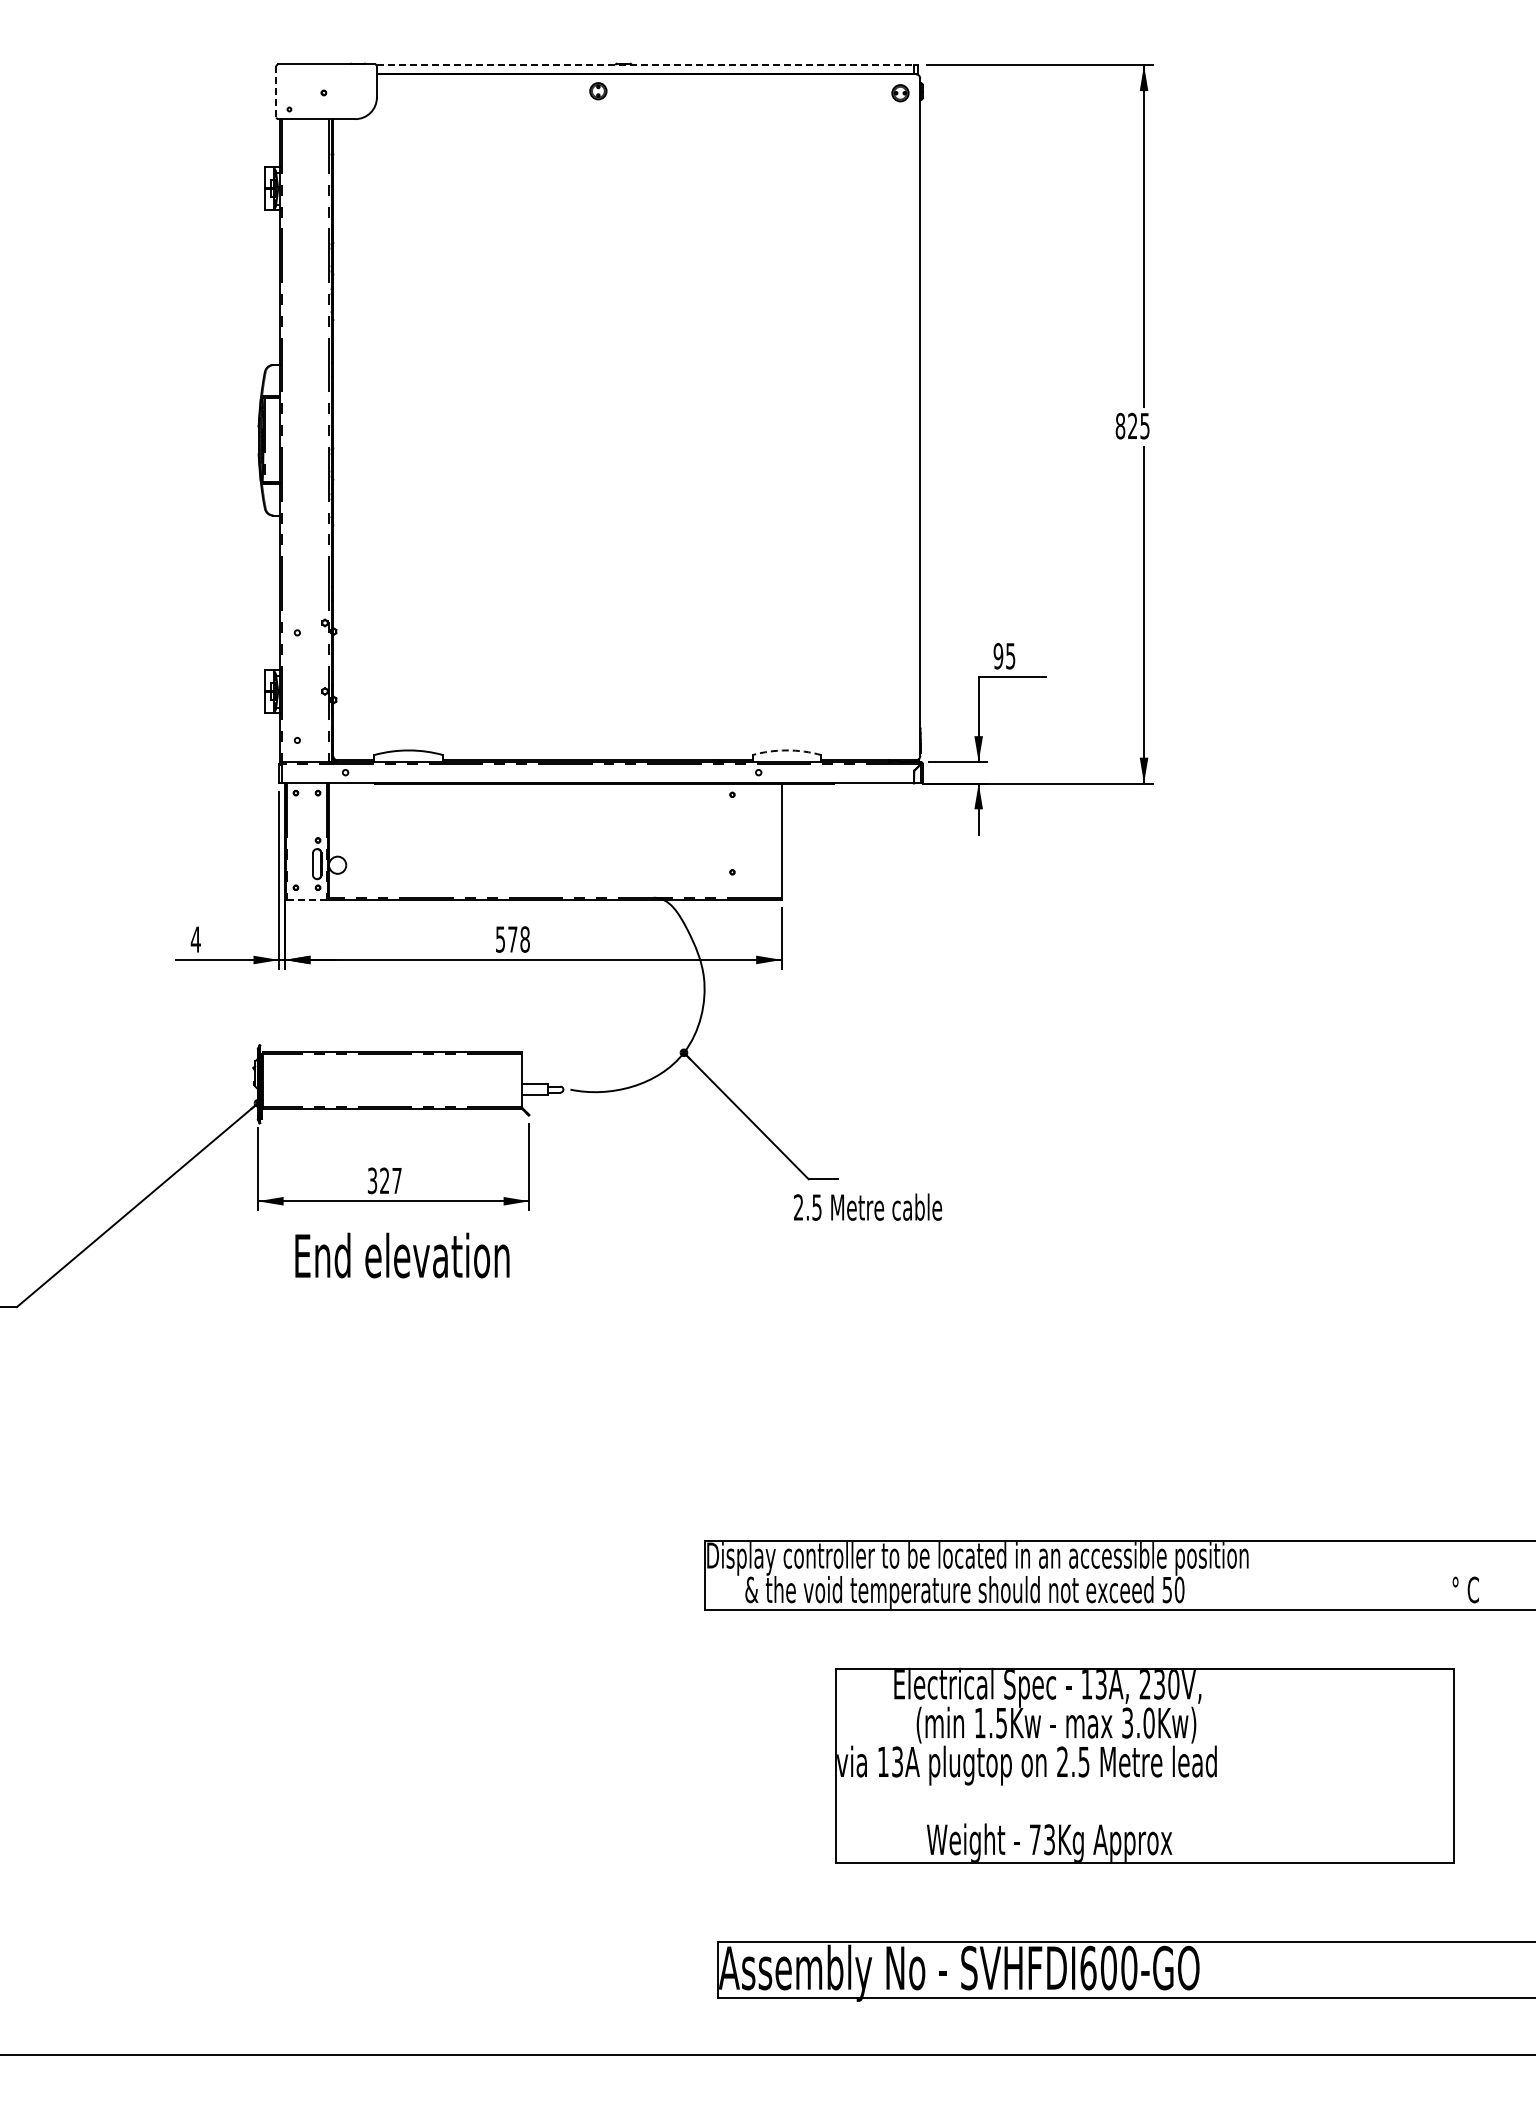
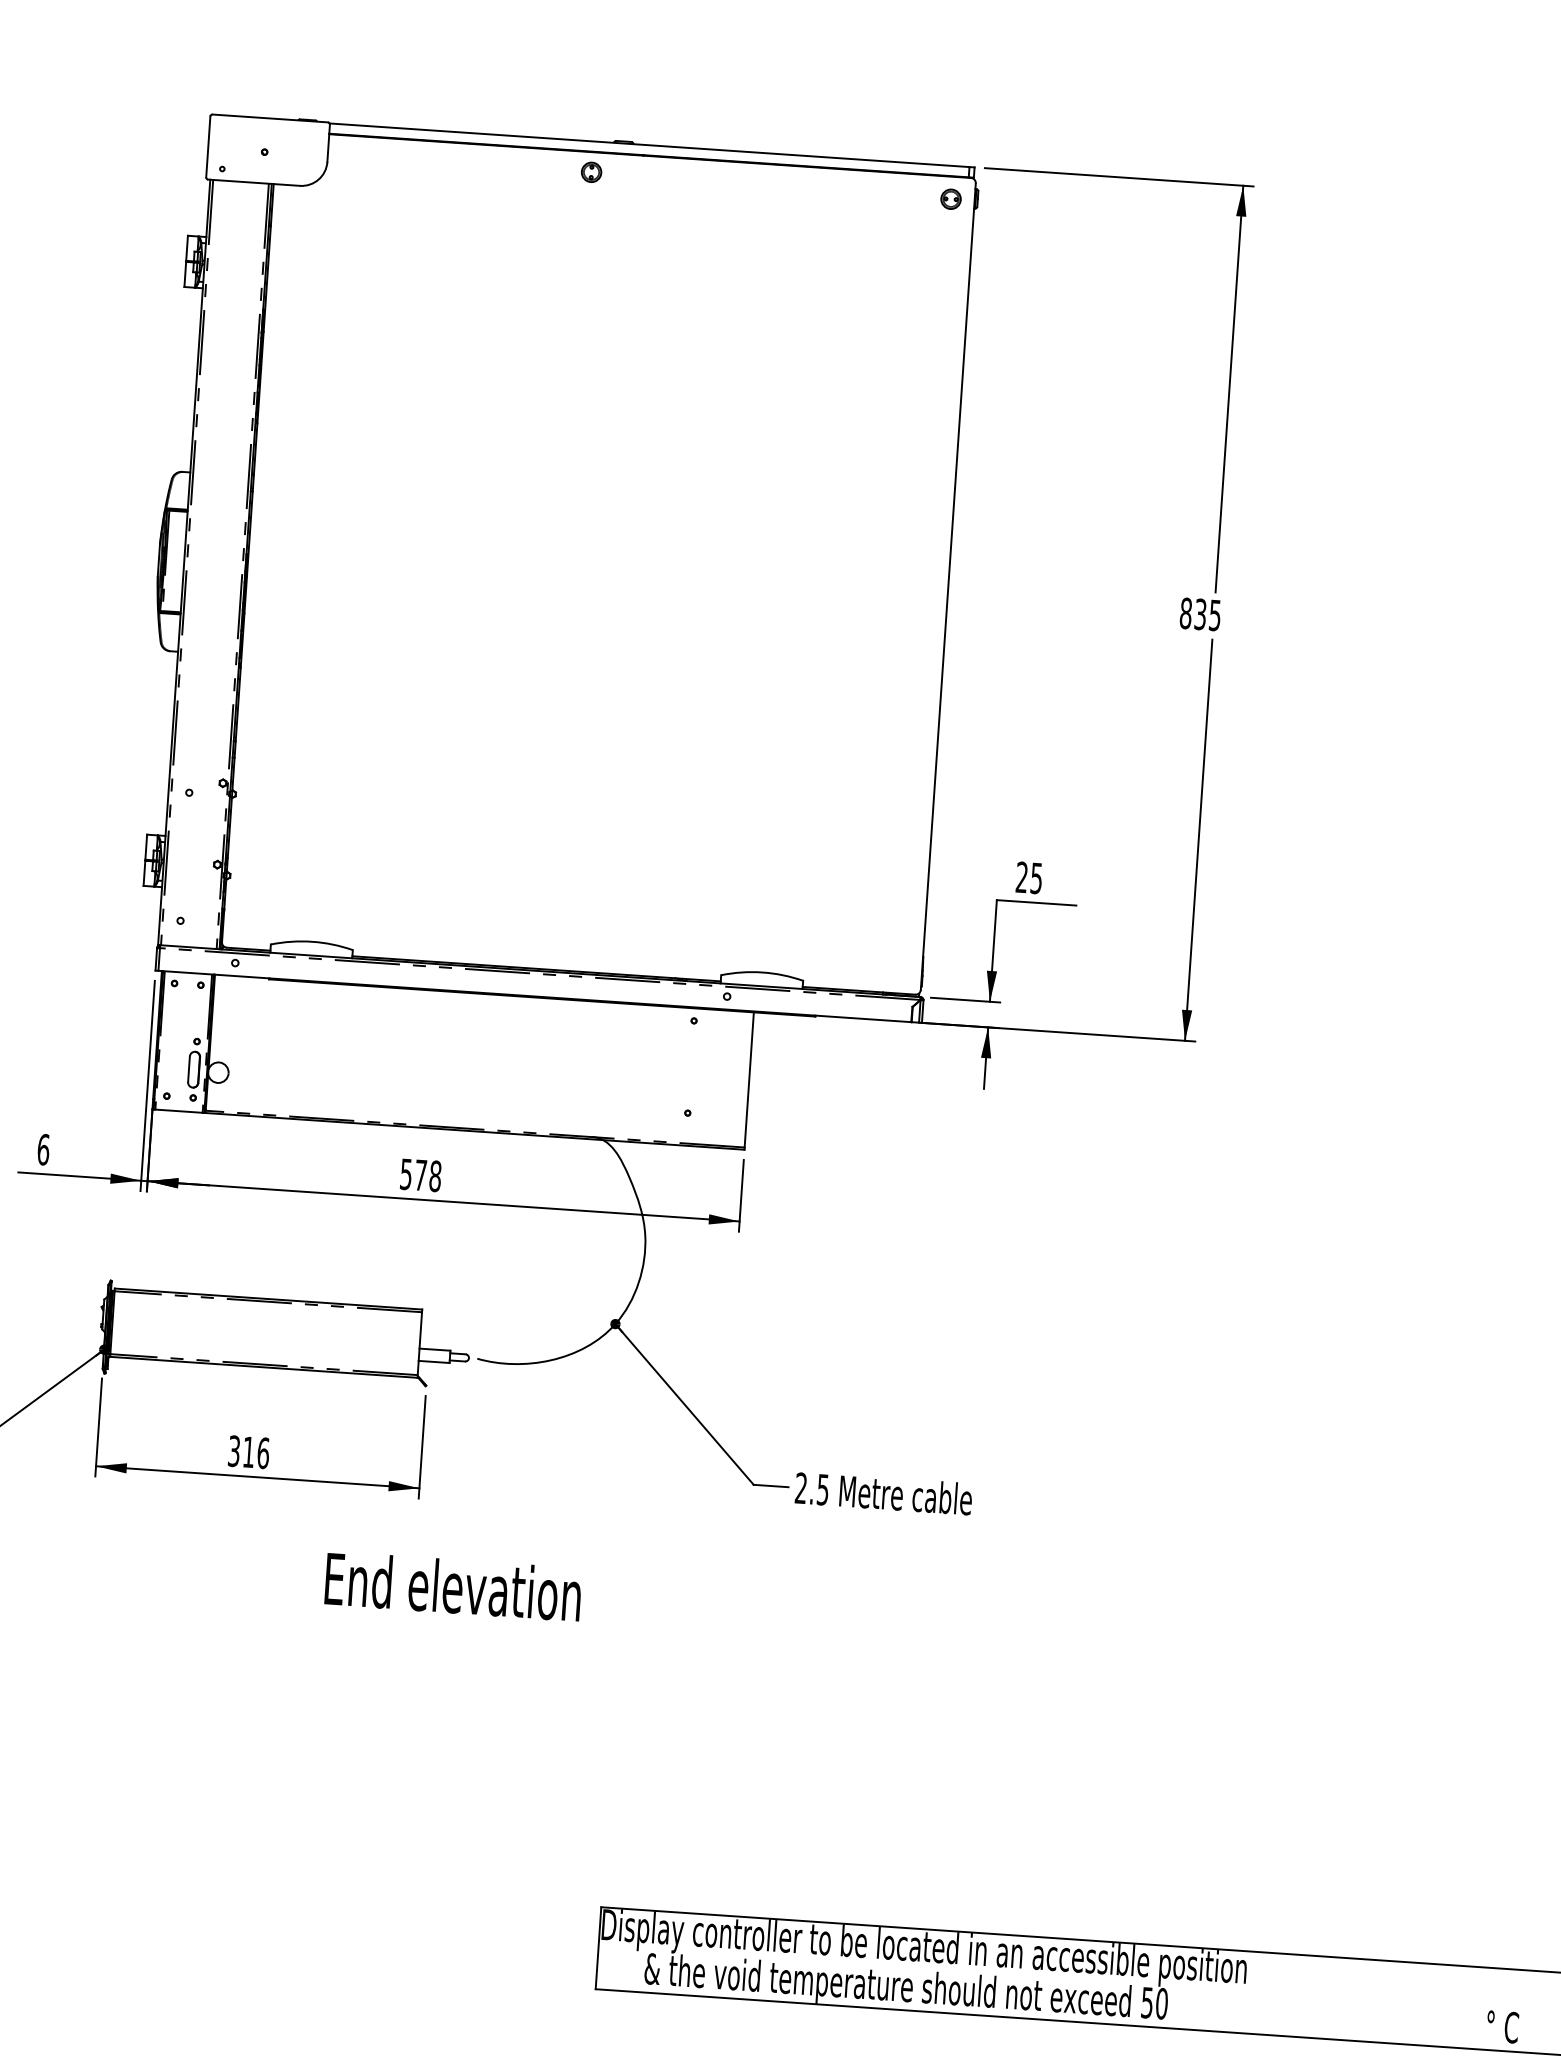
line: (645, 65) -> (649, 145), dashed -> solid
line: (276, 91) -> (208, 146), dashed -> solid
text: (1132, 426) -> (1200, 614), 825 -> 835
text: (998, 656) -> (1022, 877), 95 -> 25
arc: (786, 750) -> (762, 972), dashed -> solid
line: (306, 899) -> (178, 1110), dashed -> solid
text: (195, 939) -> (43, 1149), 4 -> 6
text: (390, 1180) -> (255, 1452), 327 -> 316
text: (868, 1206) -> (884, 1492), moved
text: (402, 1255) -> (453, 1586), moved

